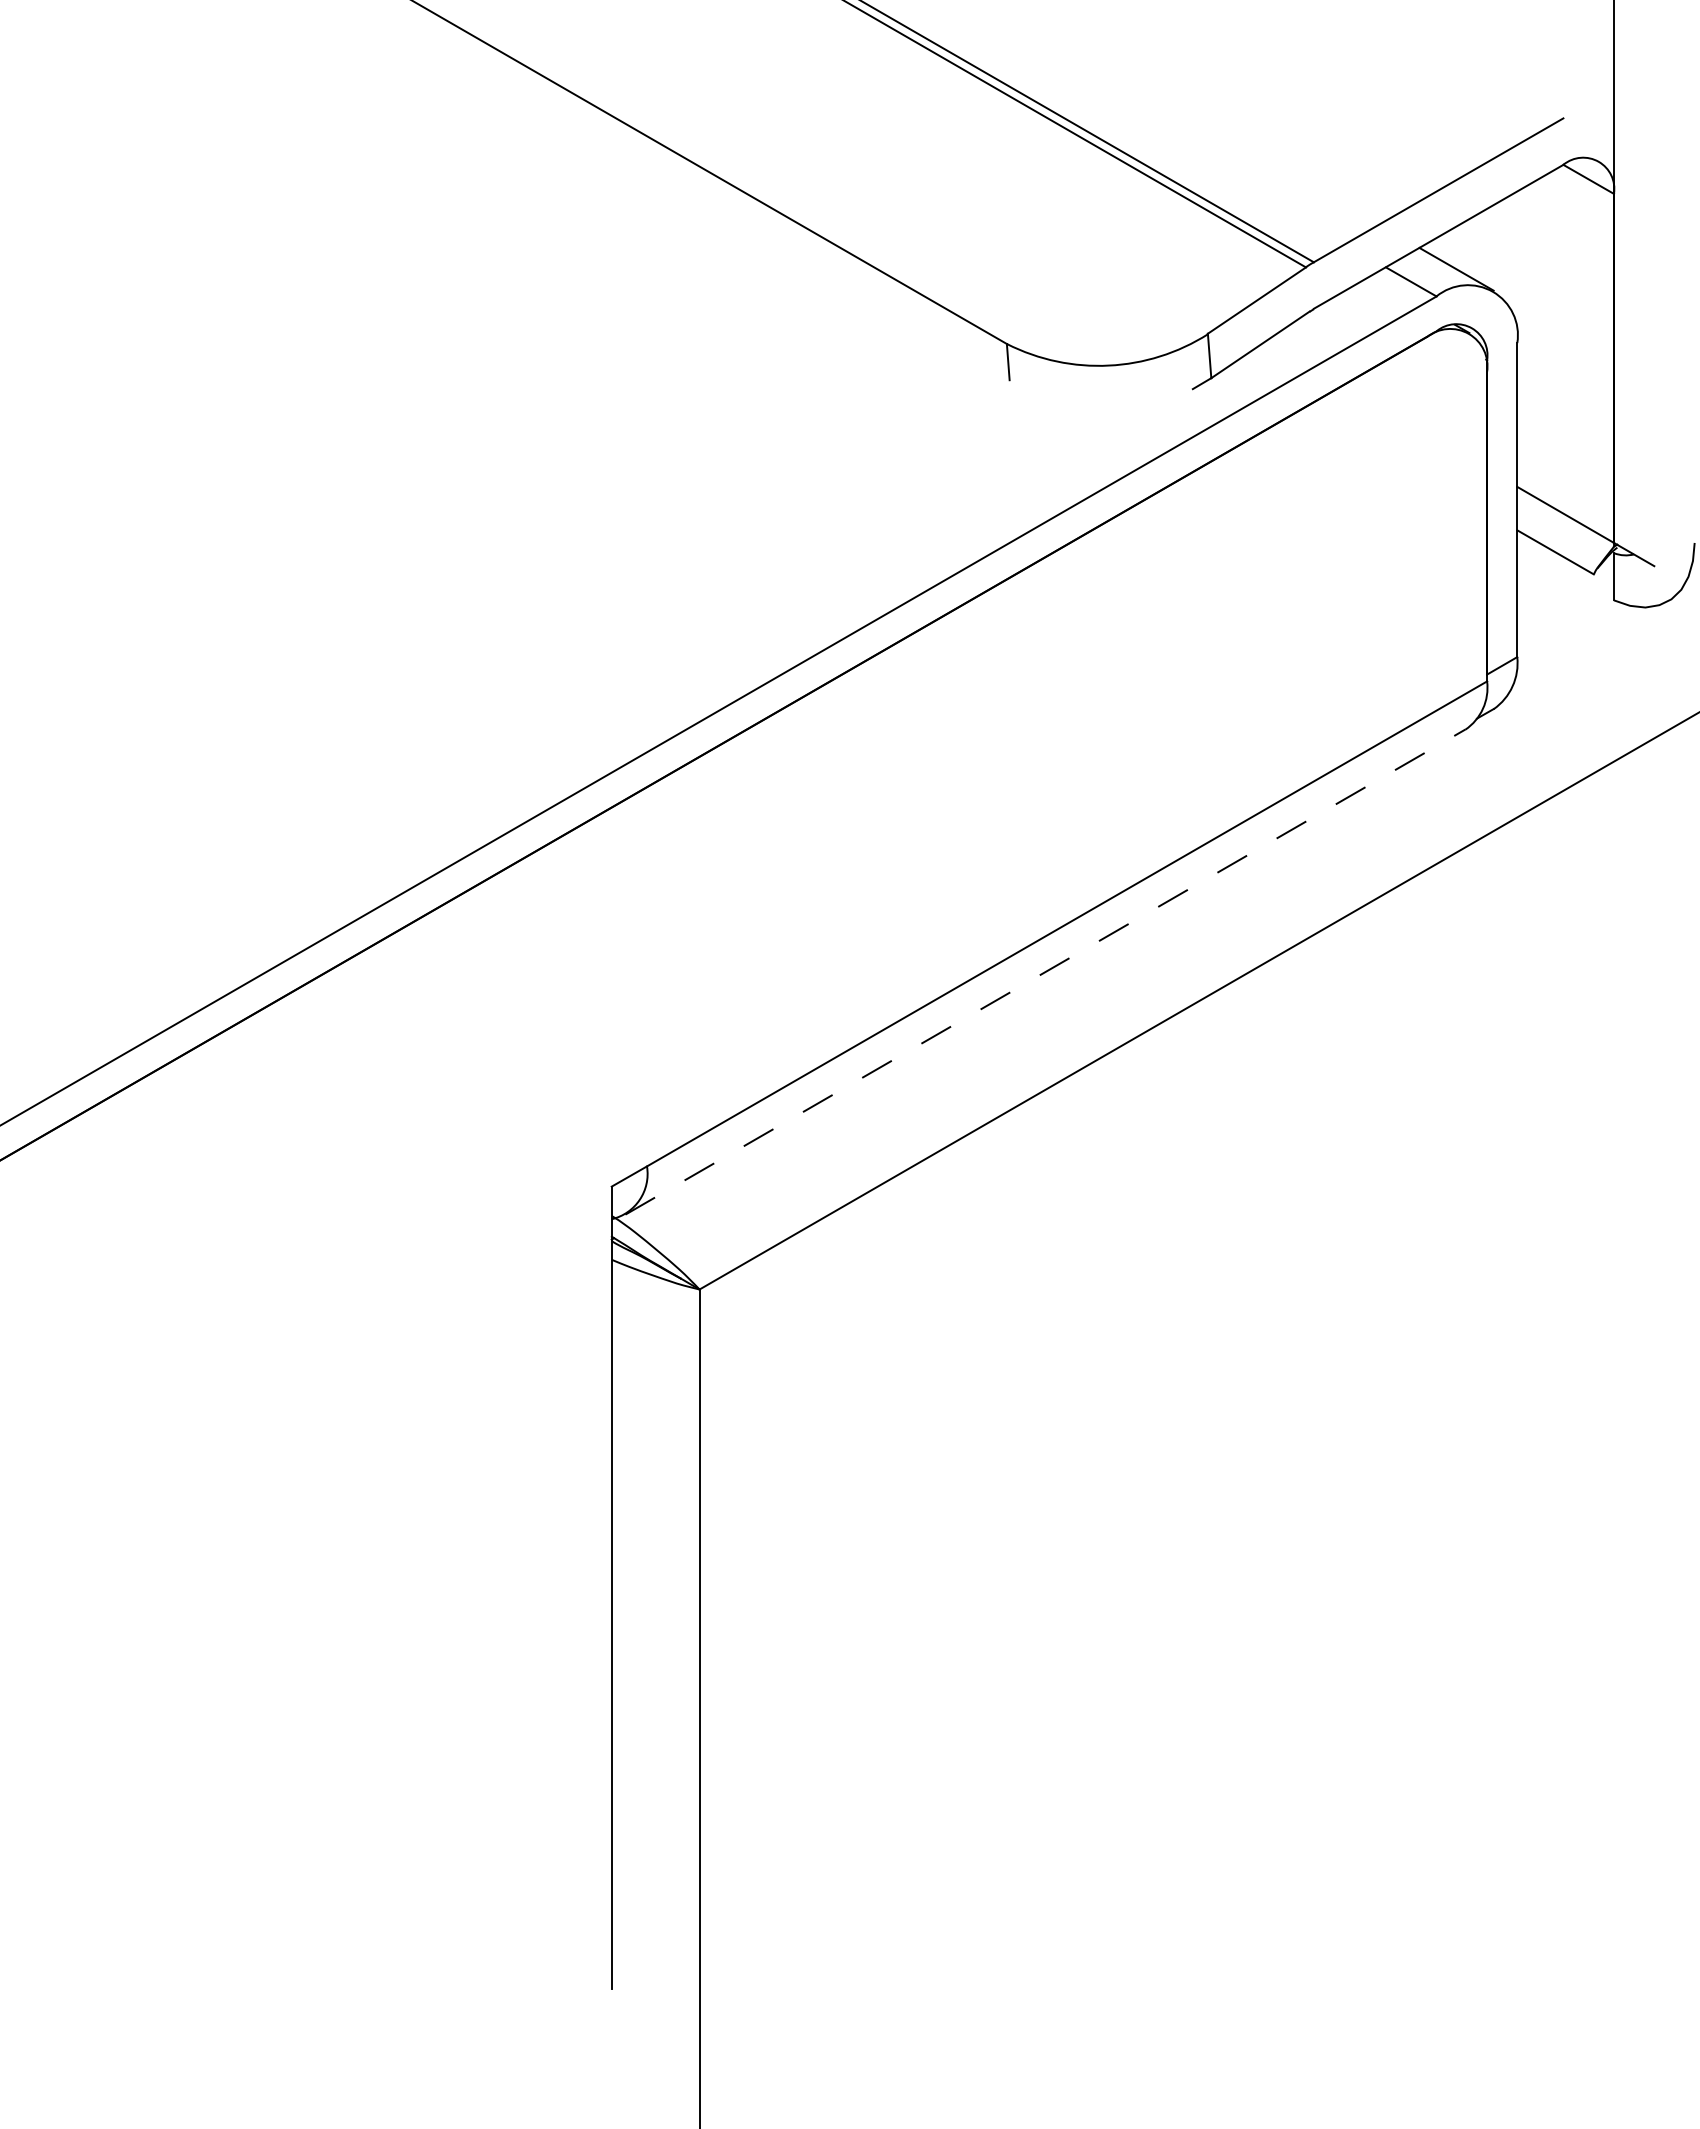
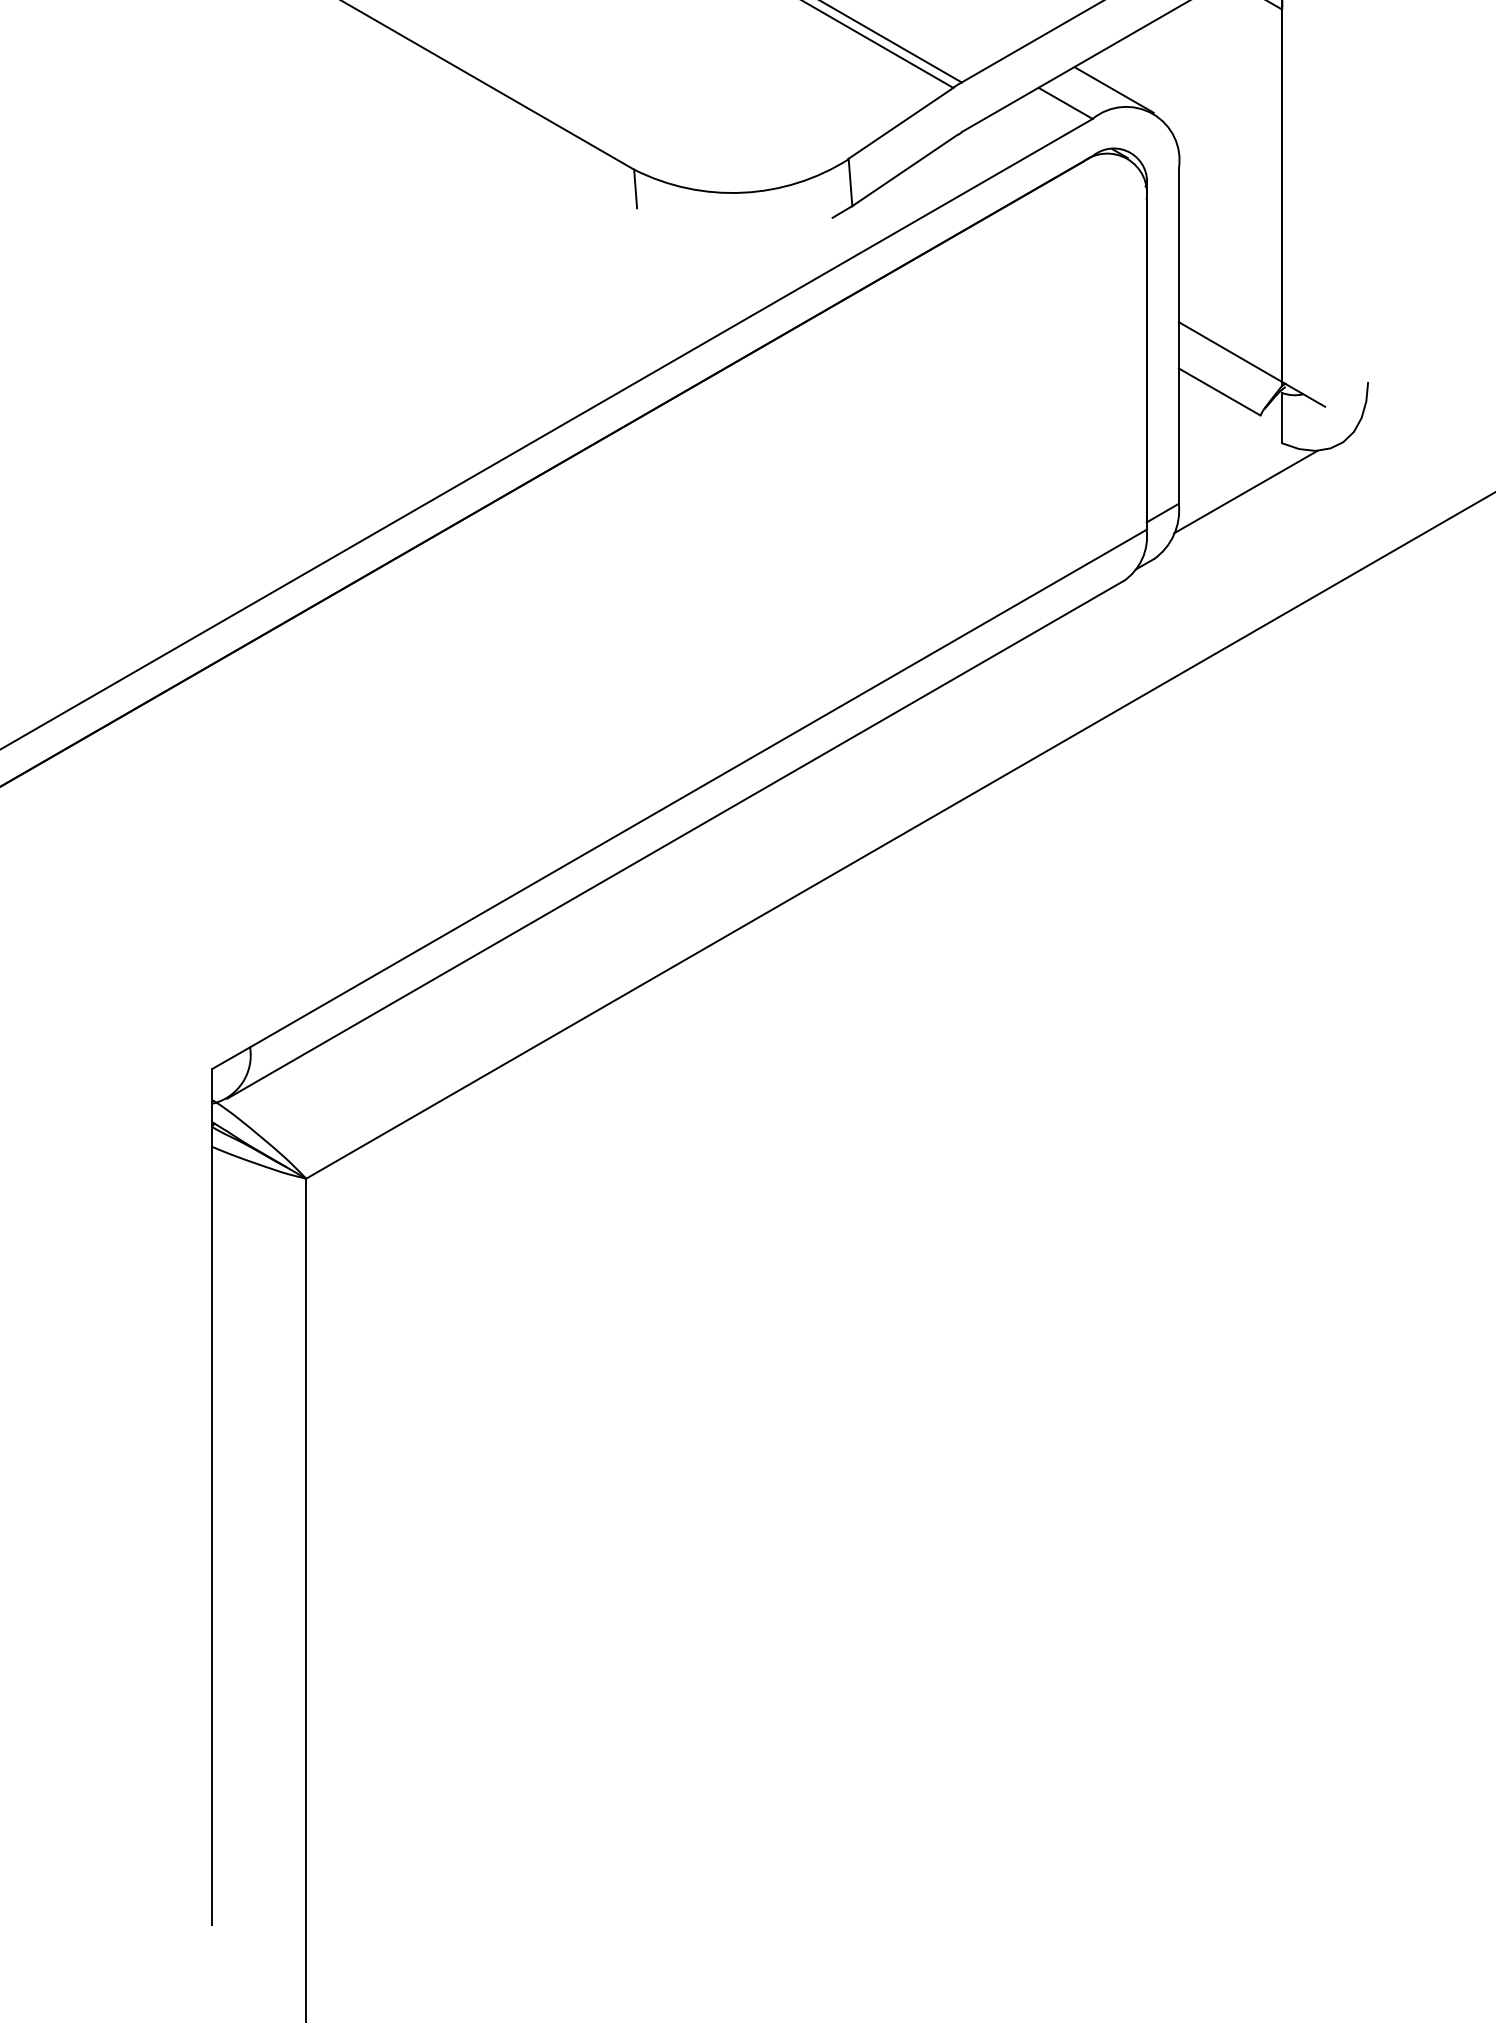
line: (1579, 645) -> (1245, 491), added
line: (1045, 972) -> (675, 840), dashed -> solid

